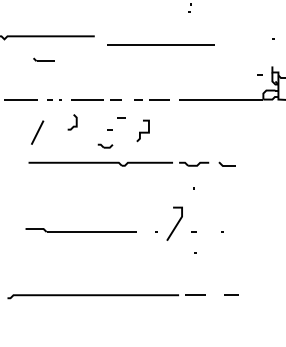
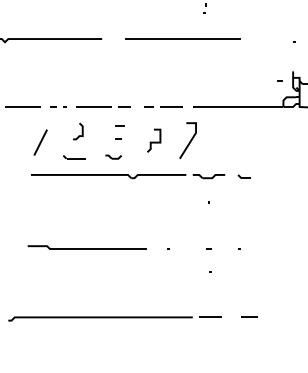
line: (160, 44) -> (182, 38), moved
part: (43, 60) -> (74, 157), moved
line: (121, 116) -> (119, 125), moved
part: (226, 164) -> (243, 176), size x0.71
line: (176, 224) -> (189, 141), moved

